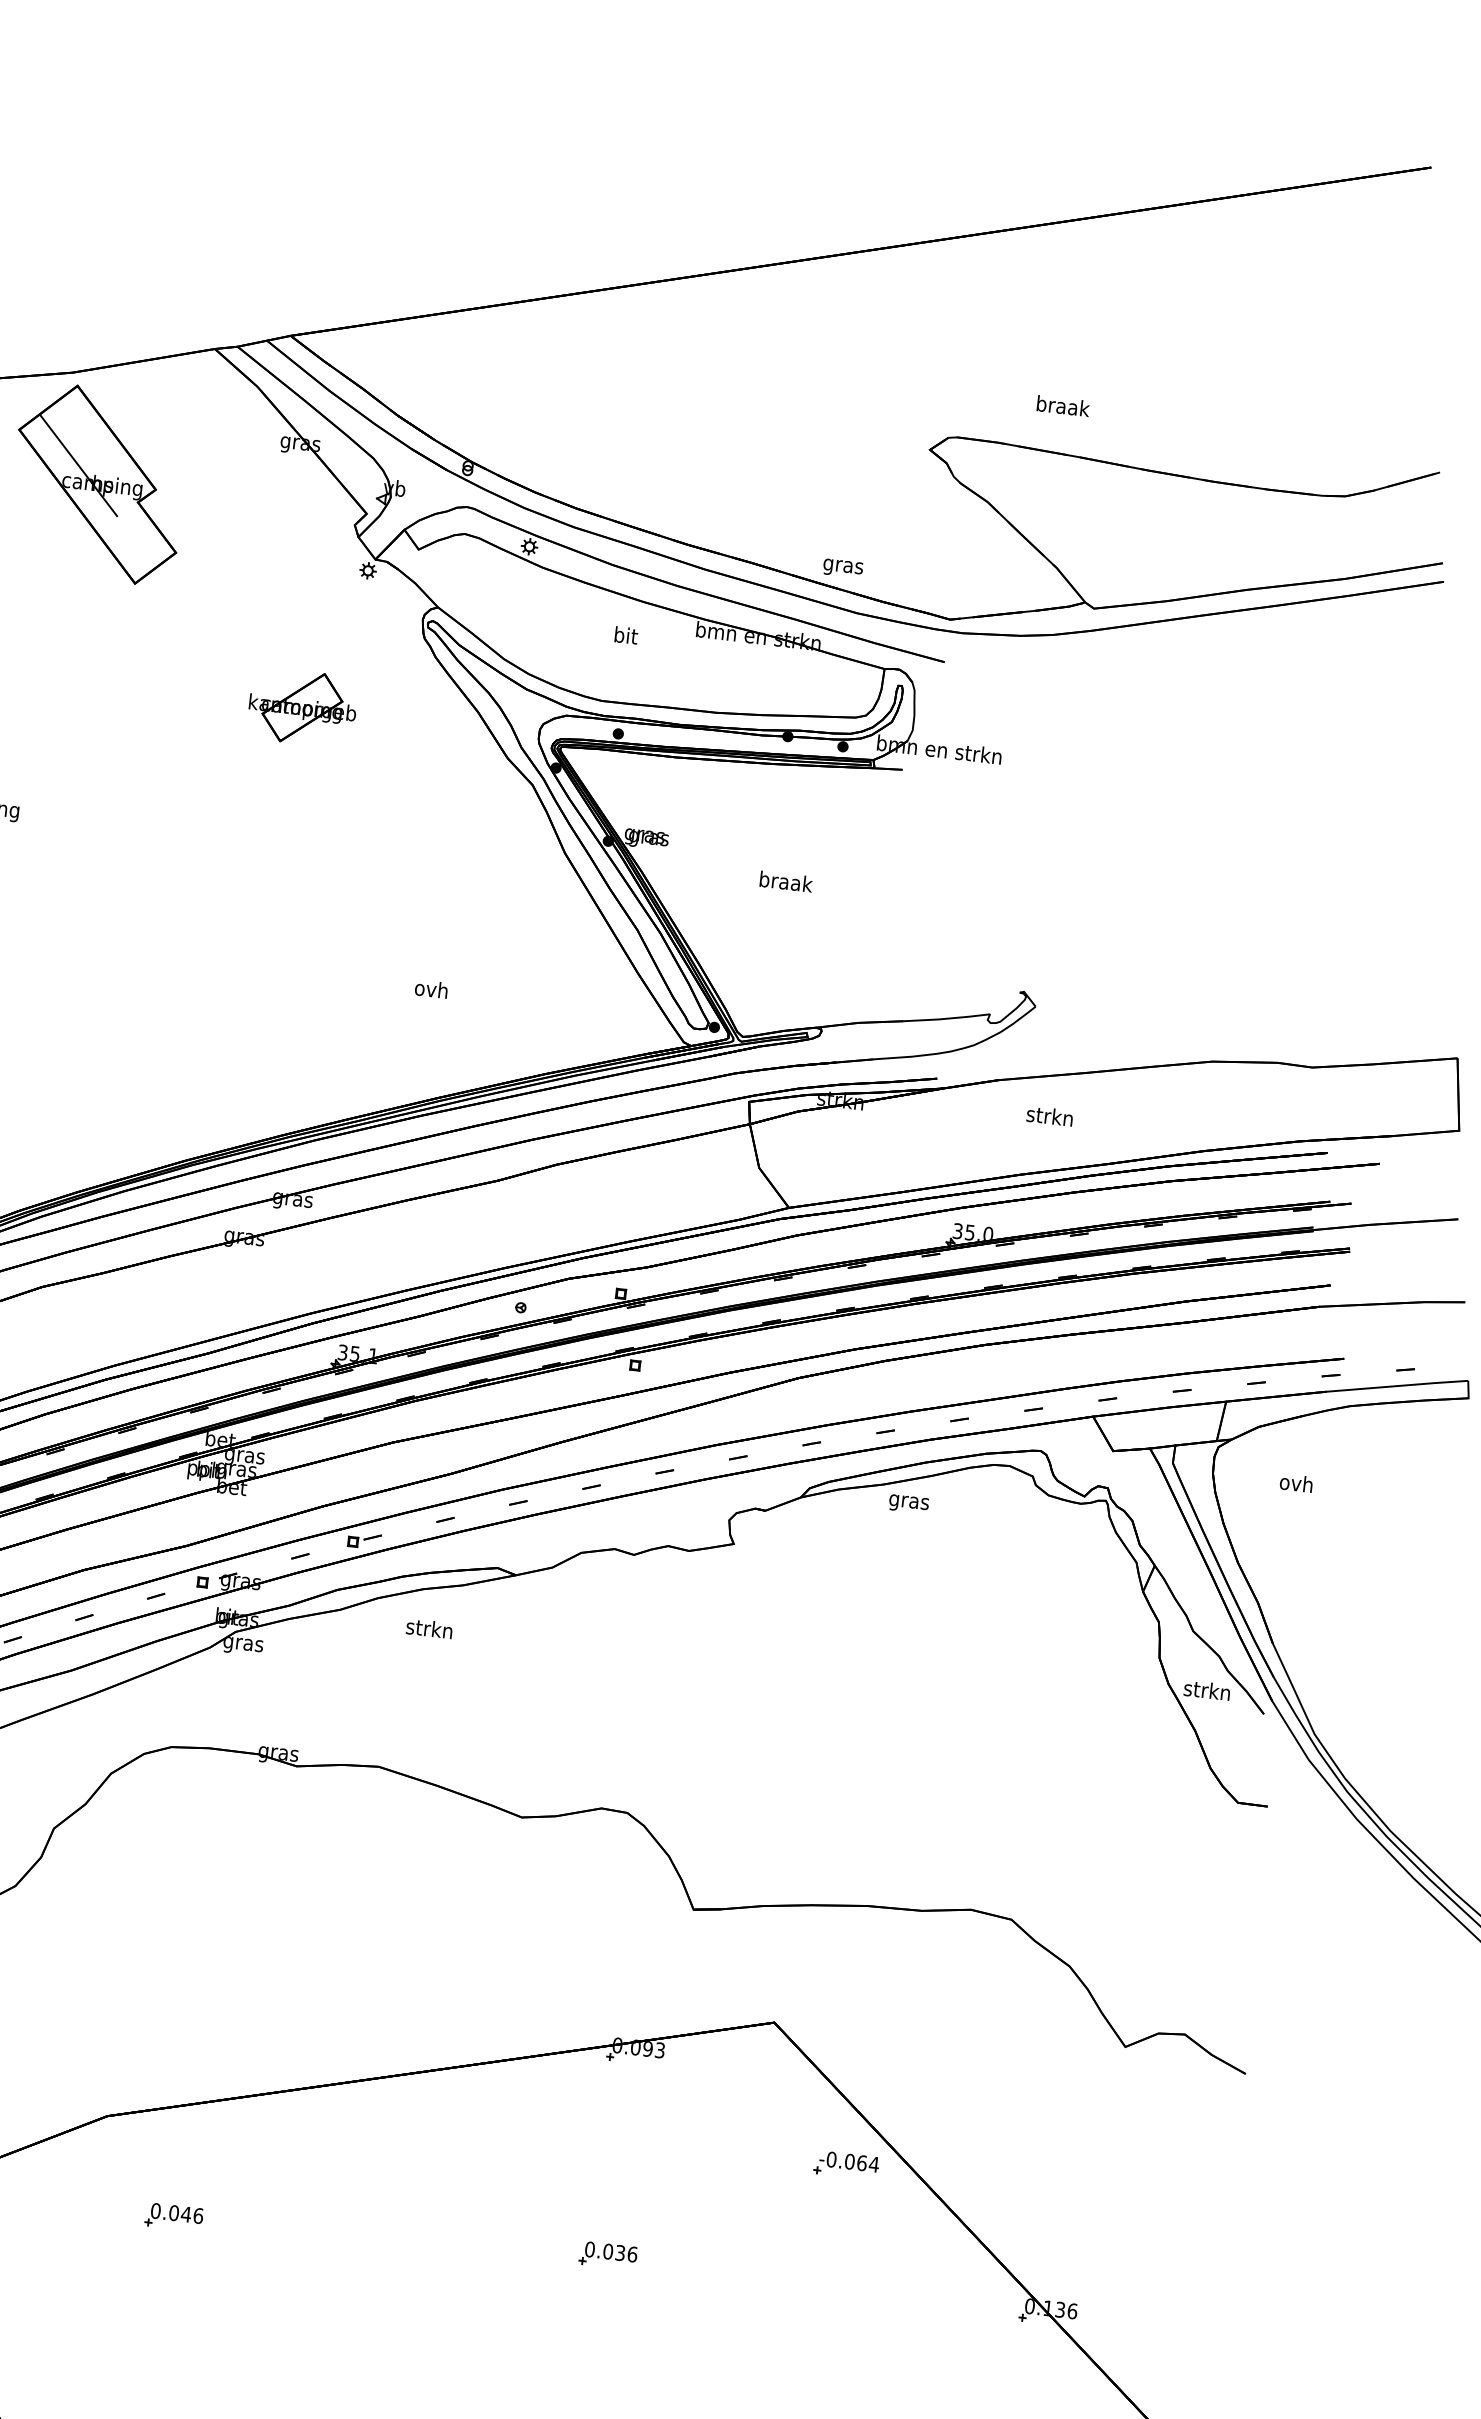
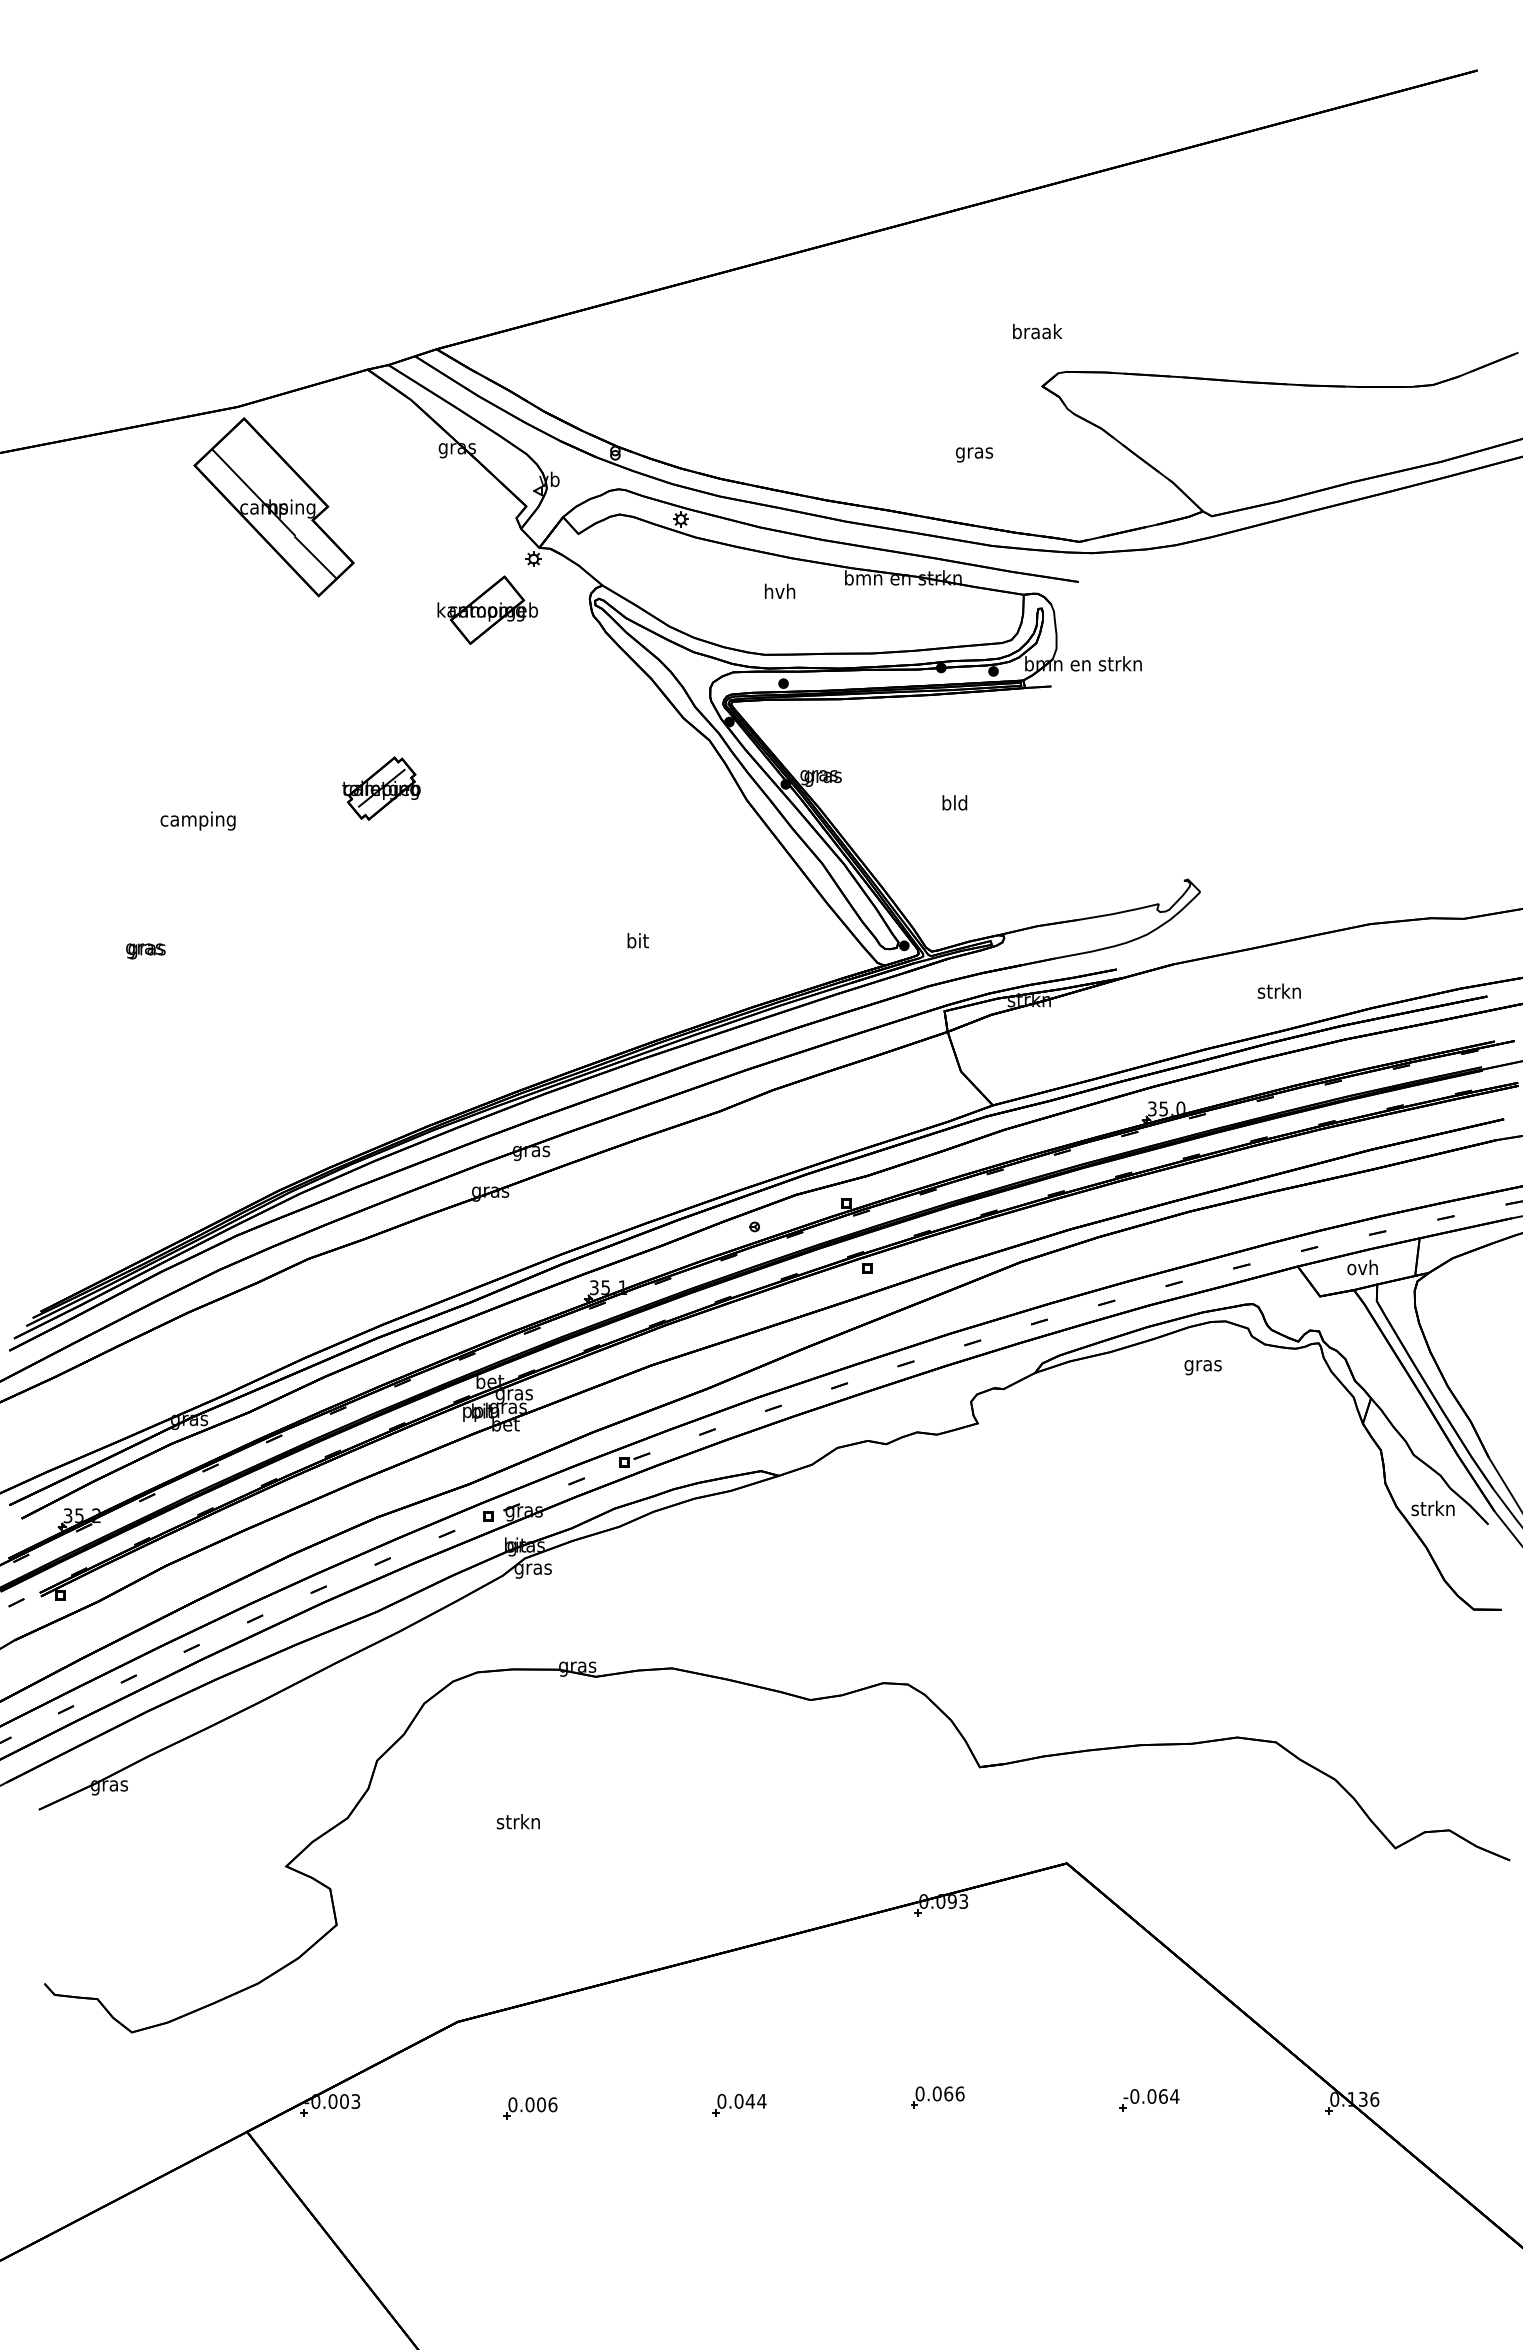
text: (1063, 406) -> (1037, 331), moved
line: (136, 542) -> (315, 557), added
text: (843, 568) -> (974, 454), moved
text: (626, 635) -> (780, 591), bit -> hvh
part: (302, 706) -> (487, 609), moved
part: (178, 795) -> (381, 788), added
text: (786, 881) -> (955, 802), braak -> bld
text: (431, 988) -> (637, 940), ovh -> bit
text: (1049, 1115) -> (1278, 990), moved
text: (1296, 1483) -> (1362, 1267), moved
text: (908, 1503) -> (1202, 1367), moved
text: (428, 1628) -> (517, 1821), moved
part: (846, 2165) -> (1149, 2100), moved
text: (186, 2214) -> (541, 2104), 0.046 -> 0.006
part: (396, 2238) -> (739, 2104), added
text: (620, 2252) -> (948, 2093), 0.036 -> 0.066

